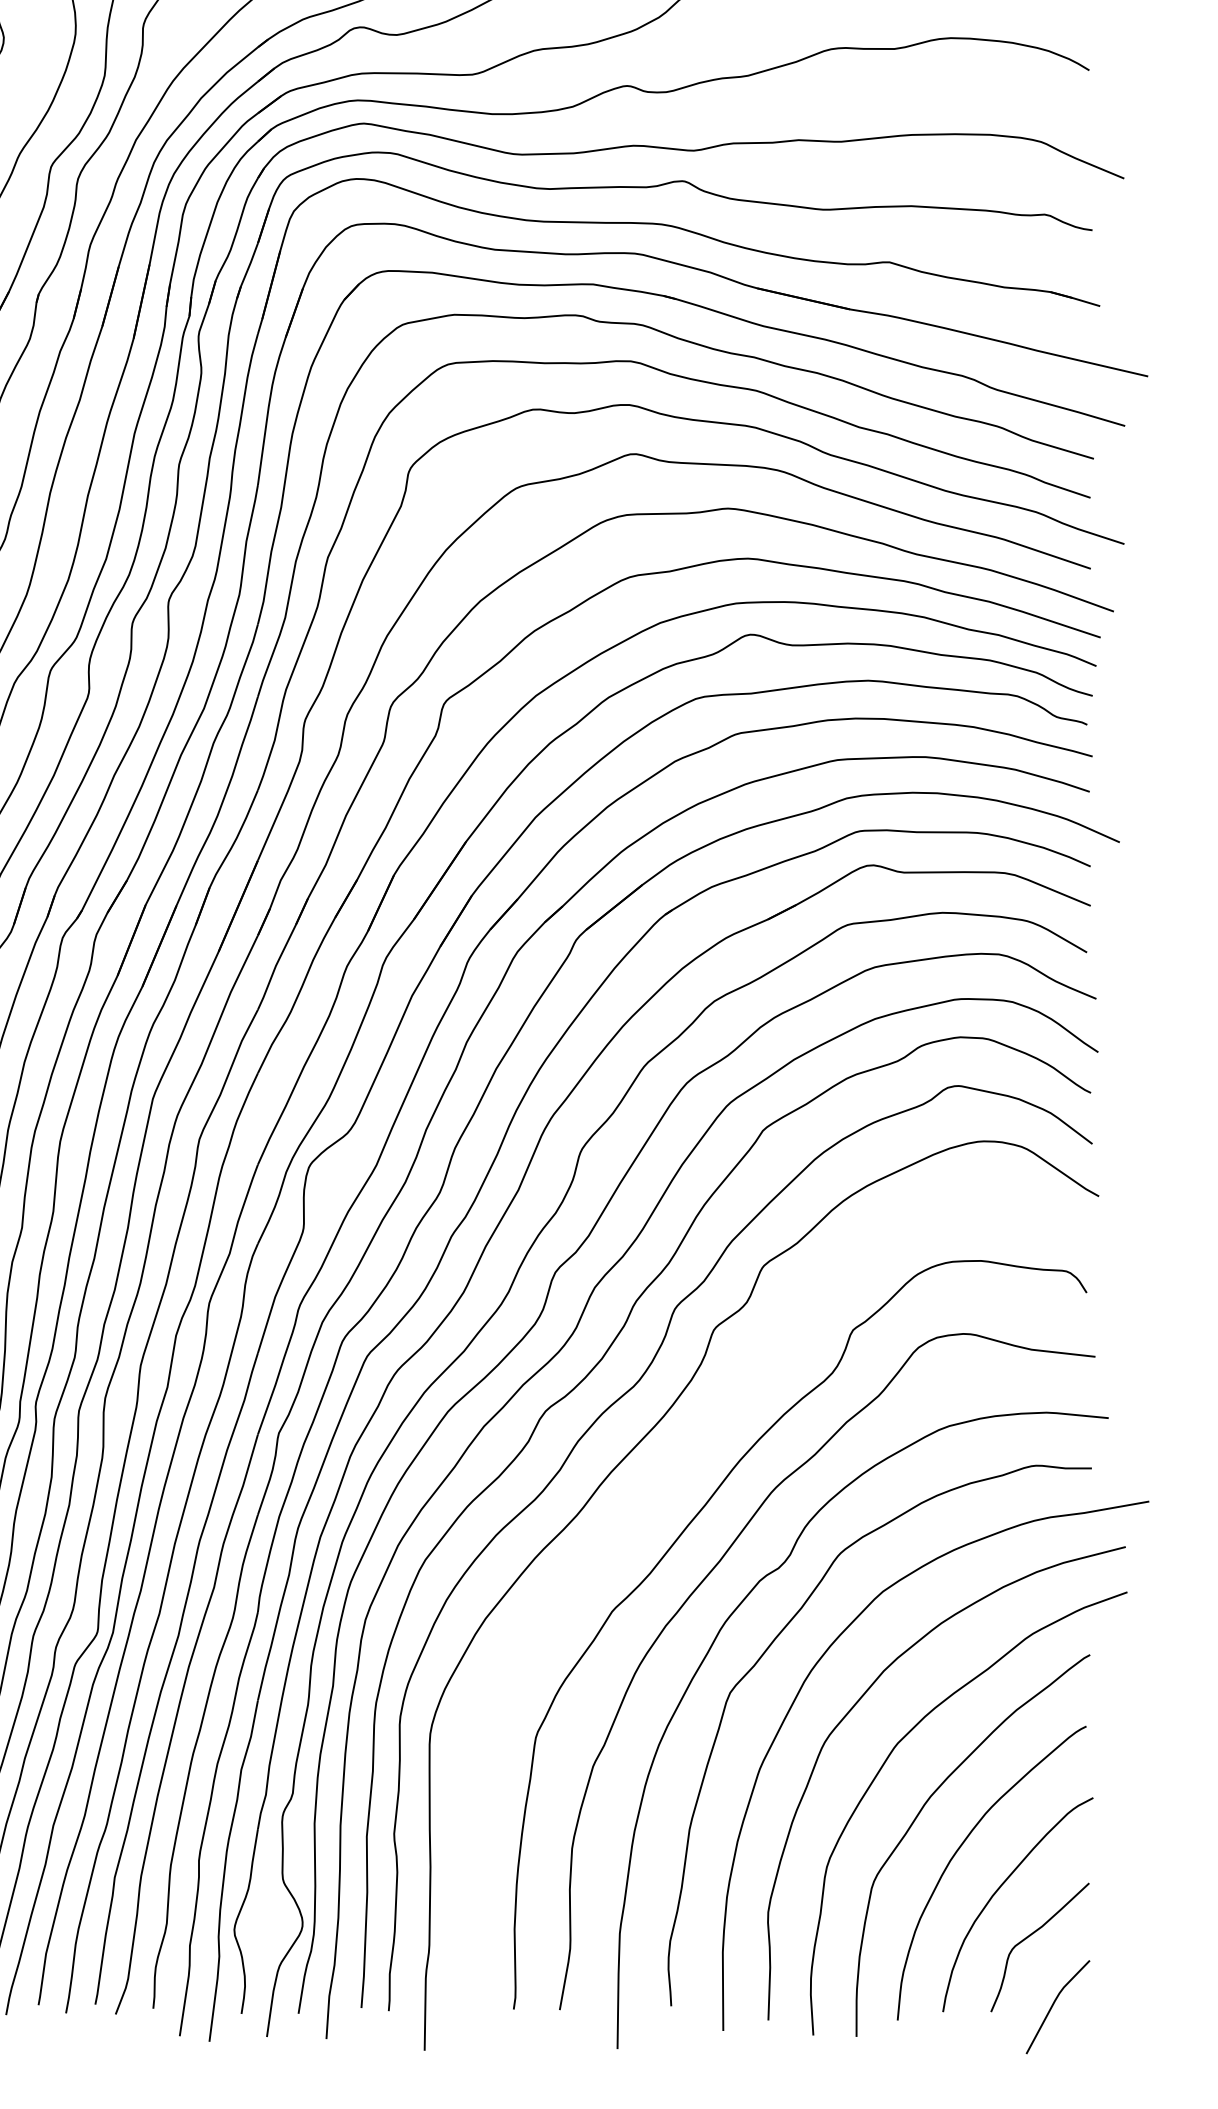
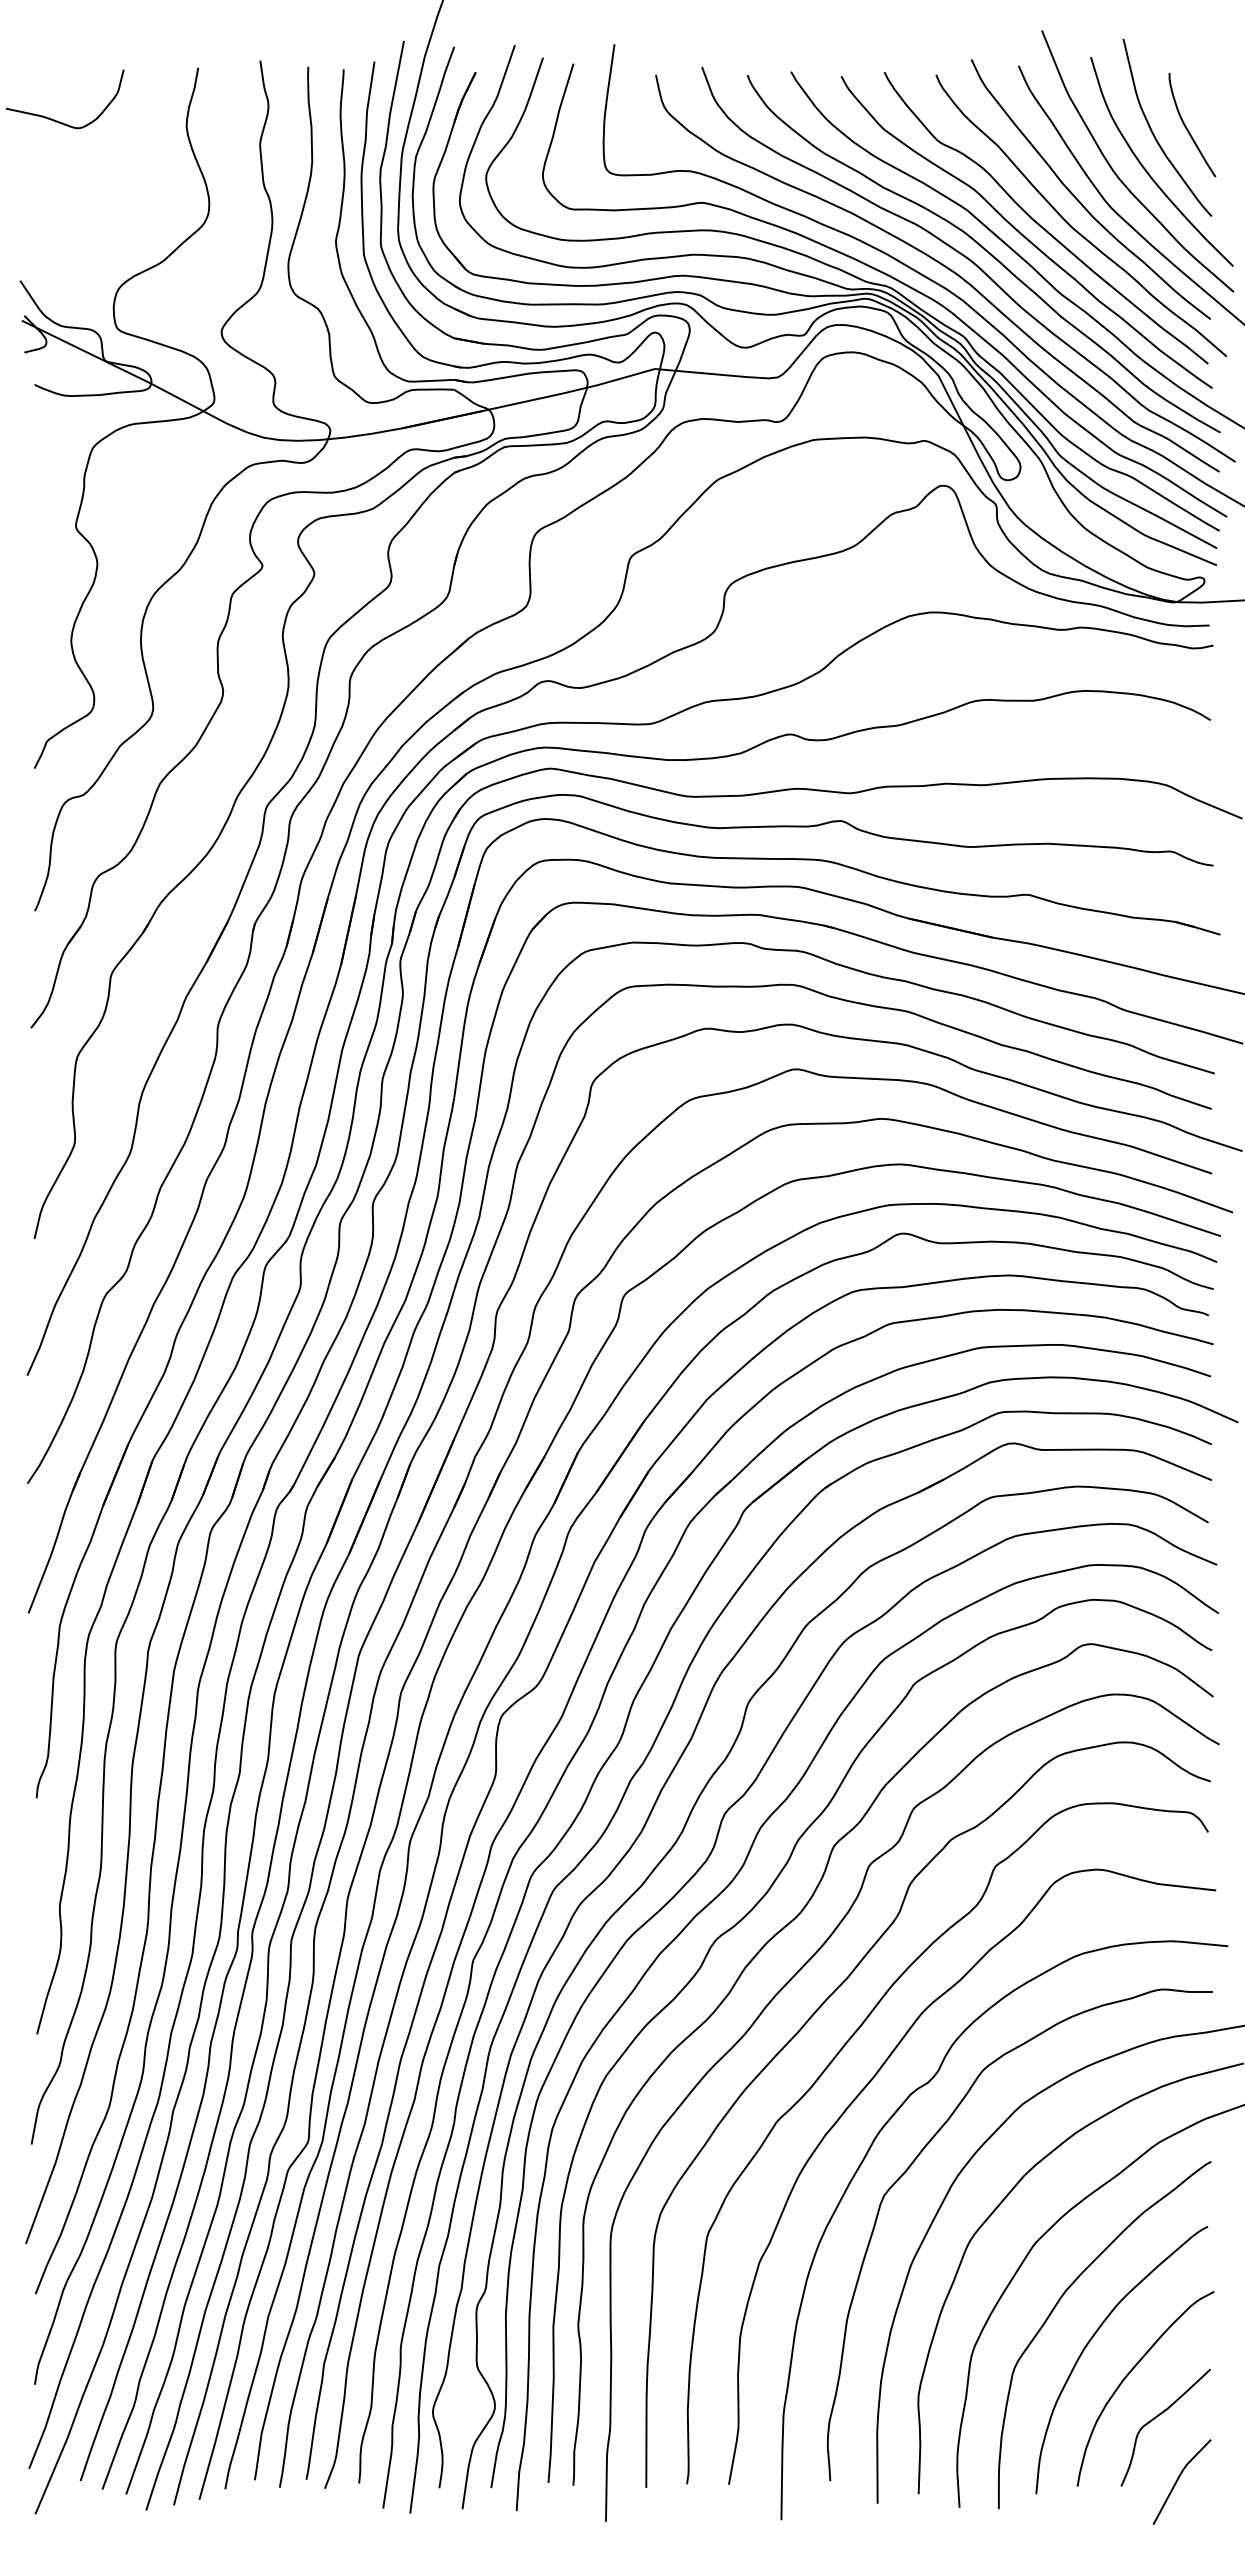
curve: (650, 1497) -> (811, 2018), added

